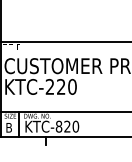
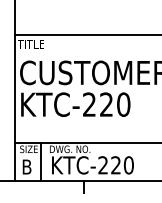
text: (58, 126) -> (102, 165), KTC-820 -> KTC-220

